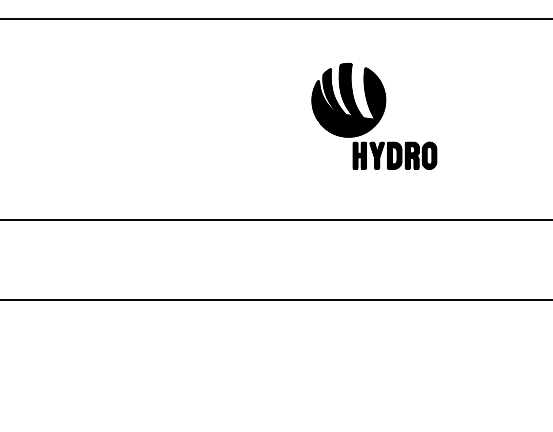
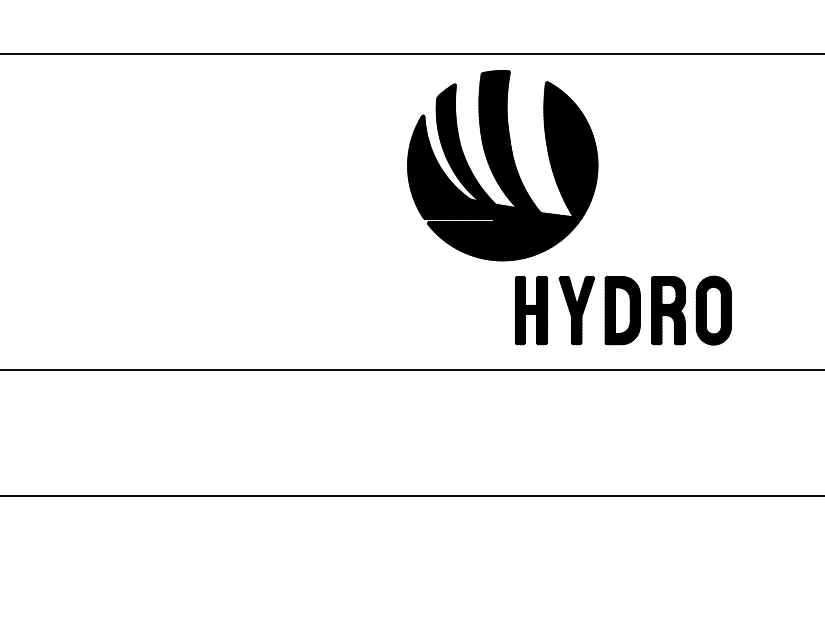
part: (374, 116) -> (569, 207), size x1.67

